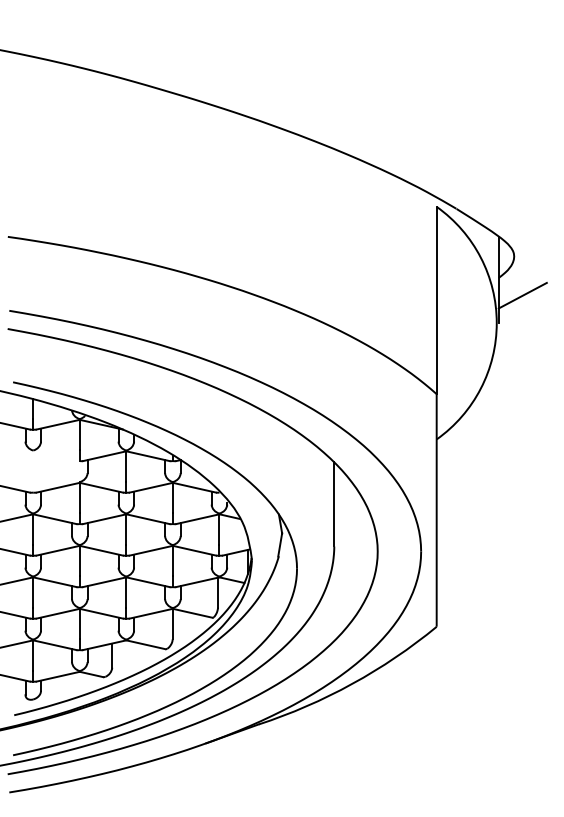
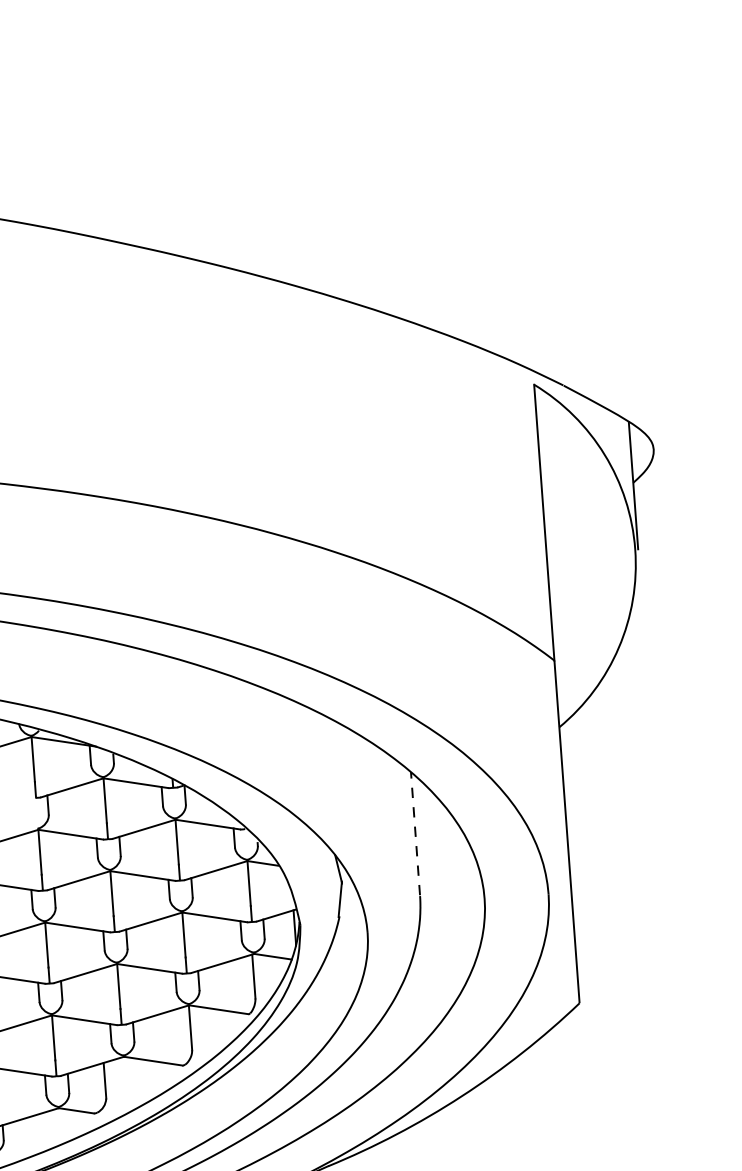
line: (522, 295) -> (670, 506), removed
line: (334, 504) -> (415, 834), solid -> dashed

